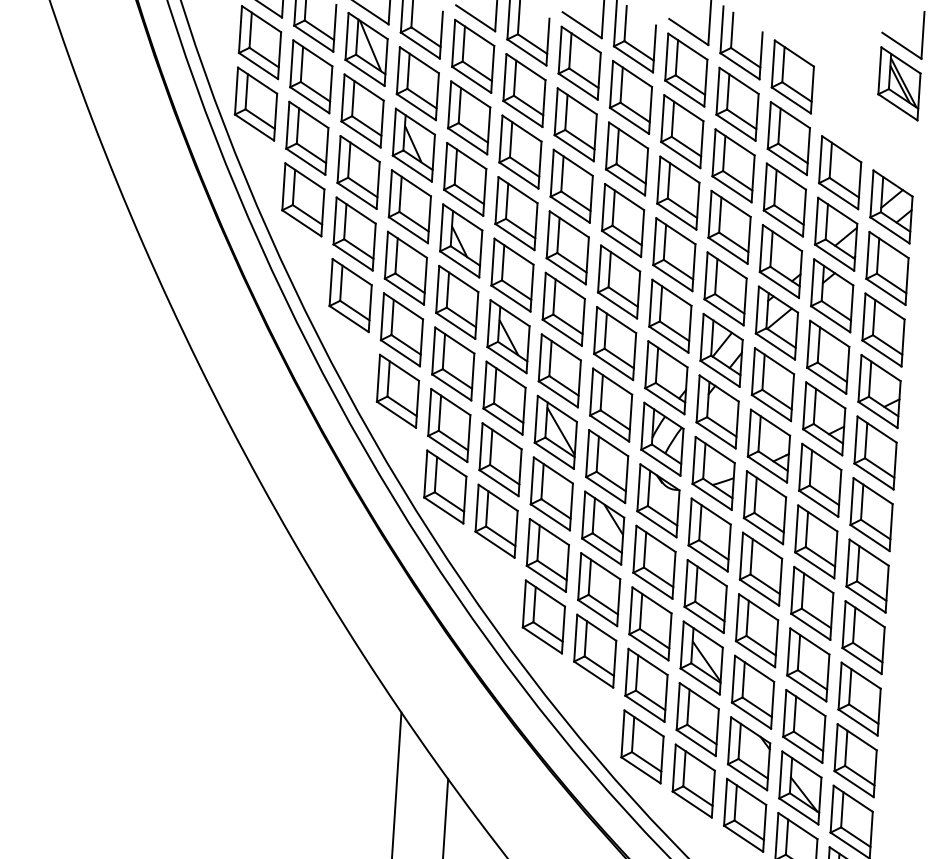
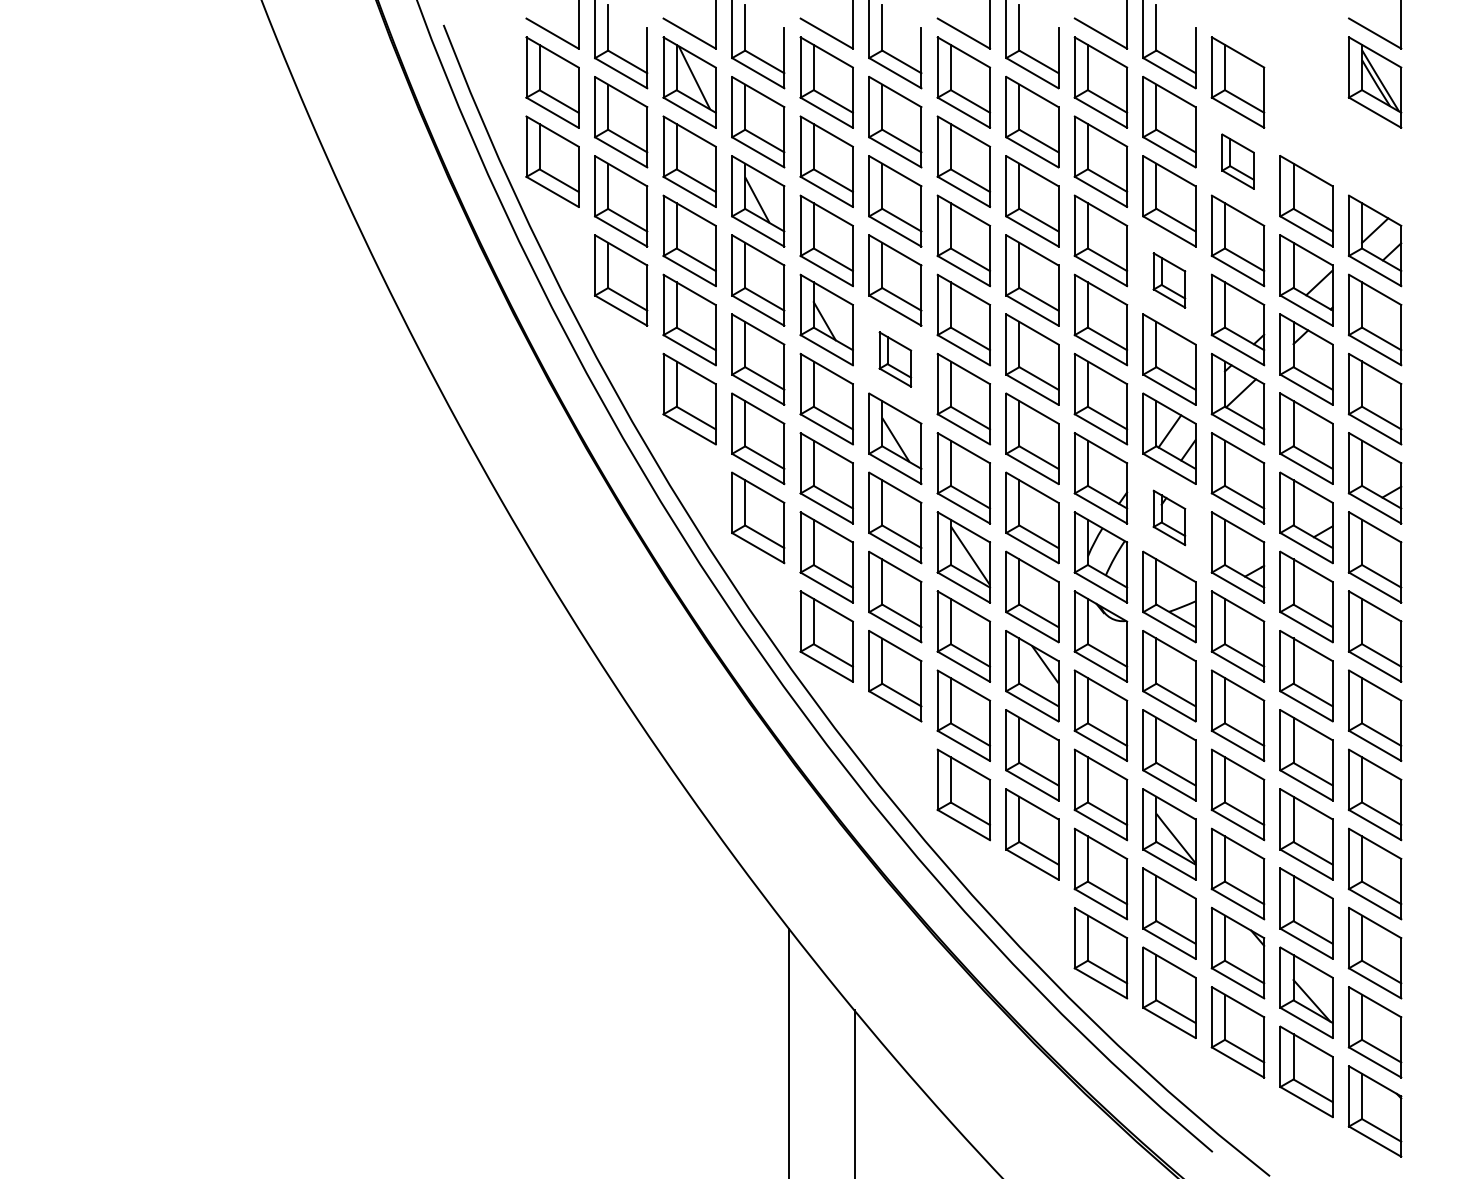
part: (788, 138) -> (1237, 161), size x0.6
part: (729, 227) -> (1169, 280), size x0.6
part: (512, 275) -> (895, 359), size x0.6
part: (717, 411) -> (1169, 517), size x0.6

